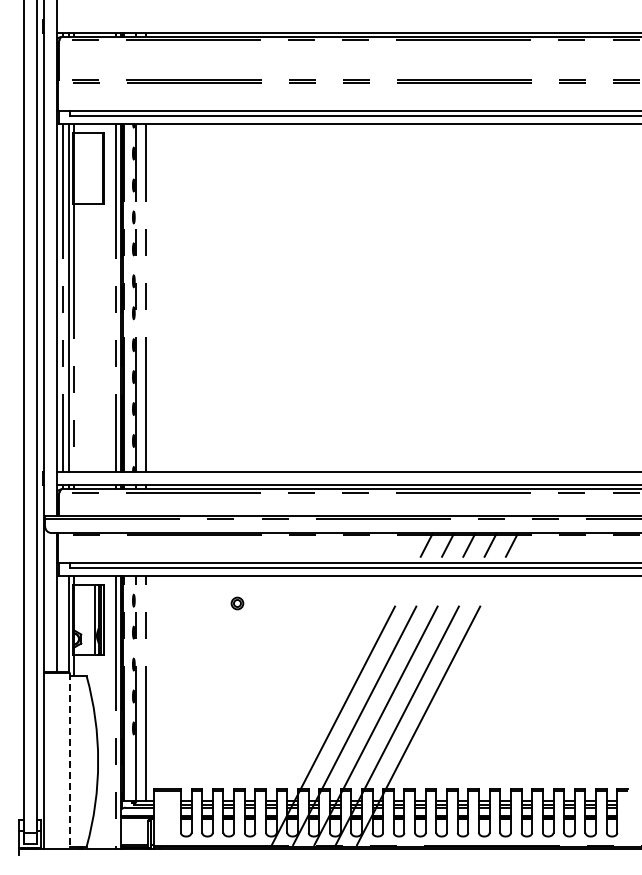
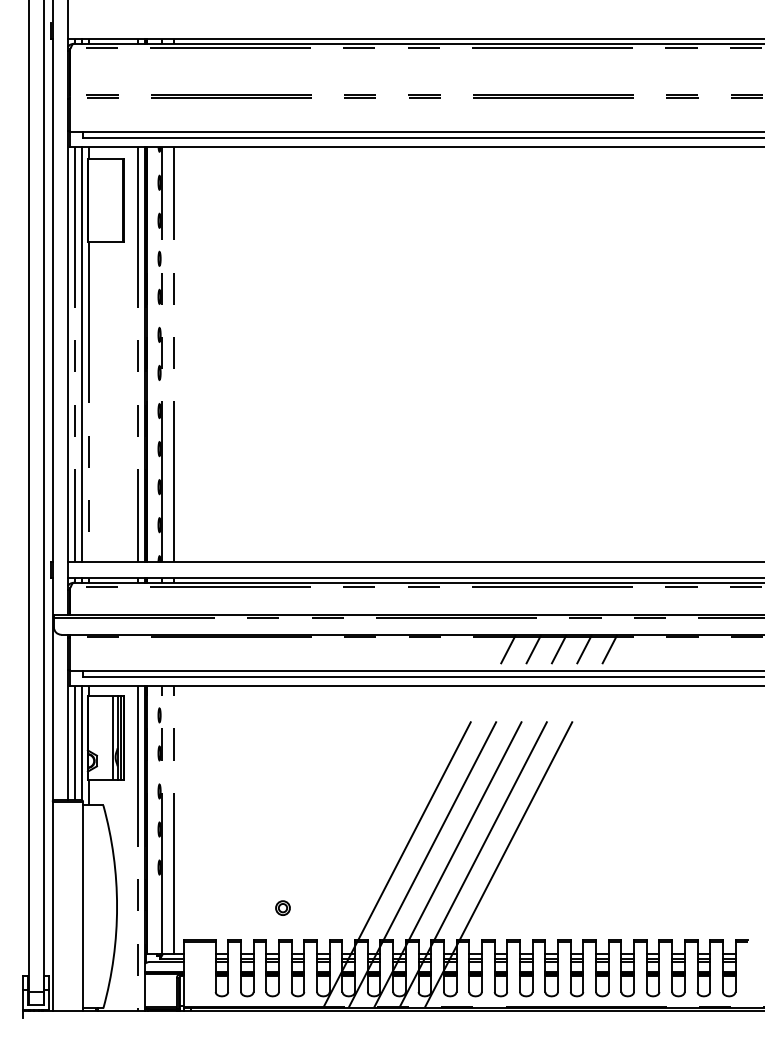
part: (237, 603) -> (283, 908), moved
line: (62, 624) -> (74, 743), added
line: (69, 760) -> (82, 905), dashed -> solid

